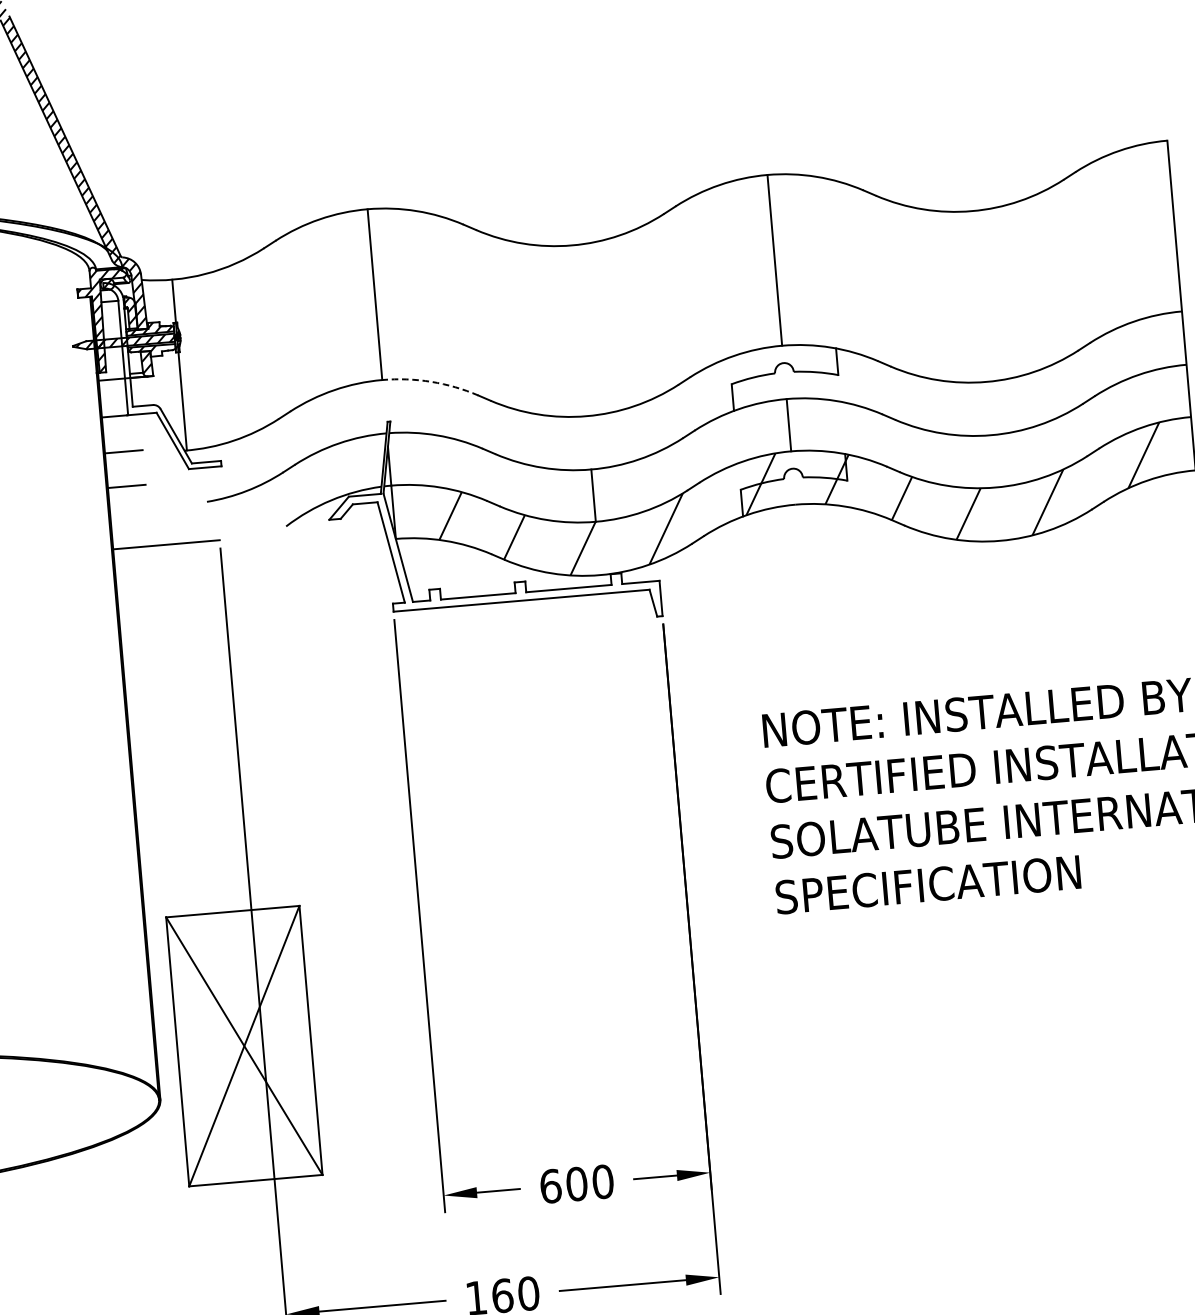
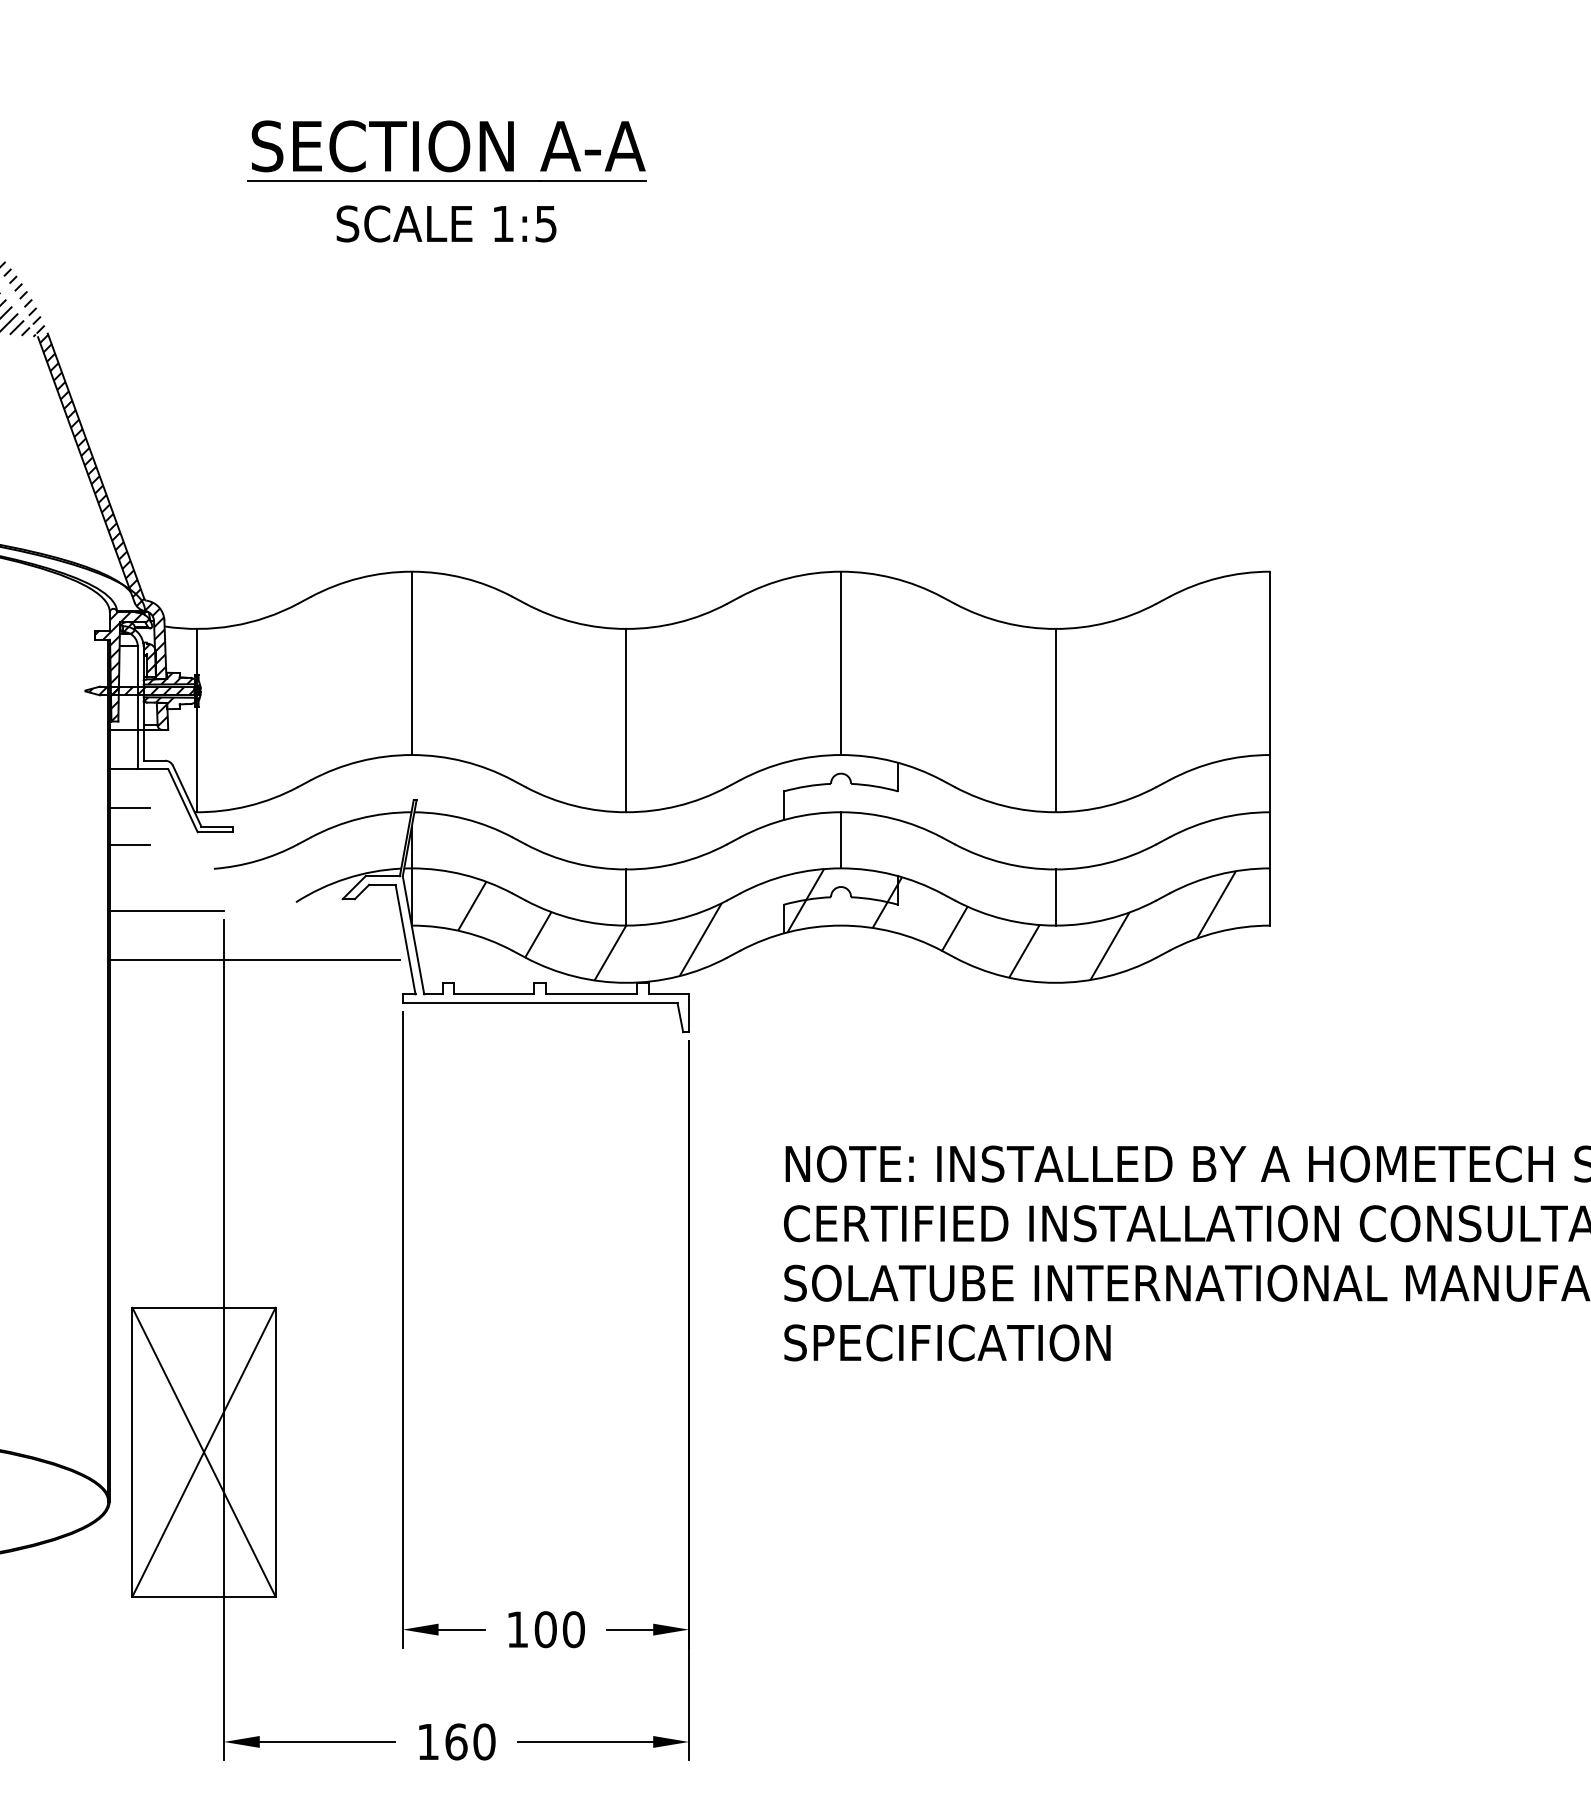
line: (979, 296) -> (1055, 720), added
line: (579, 330) -> (626, 720), added
arc: (430, 381) -> (463, 761), dashed -> solid
line: (993, 461) -> (1055, 897), added
line: (252, 583) -> (254, 959), added
text: (550, 1186) -> (517, 1629), 600 -> 100

